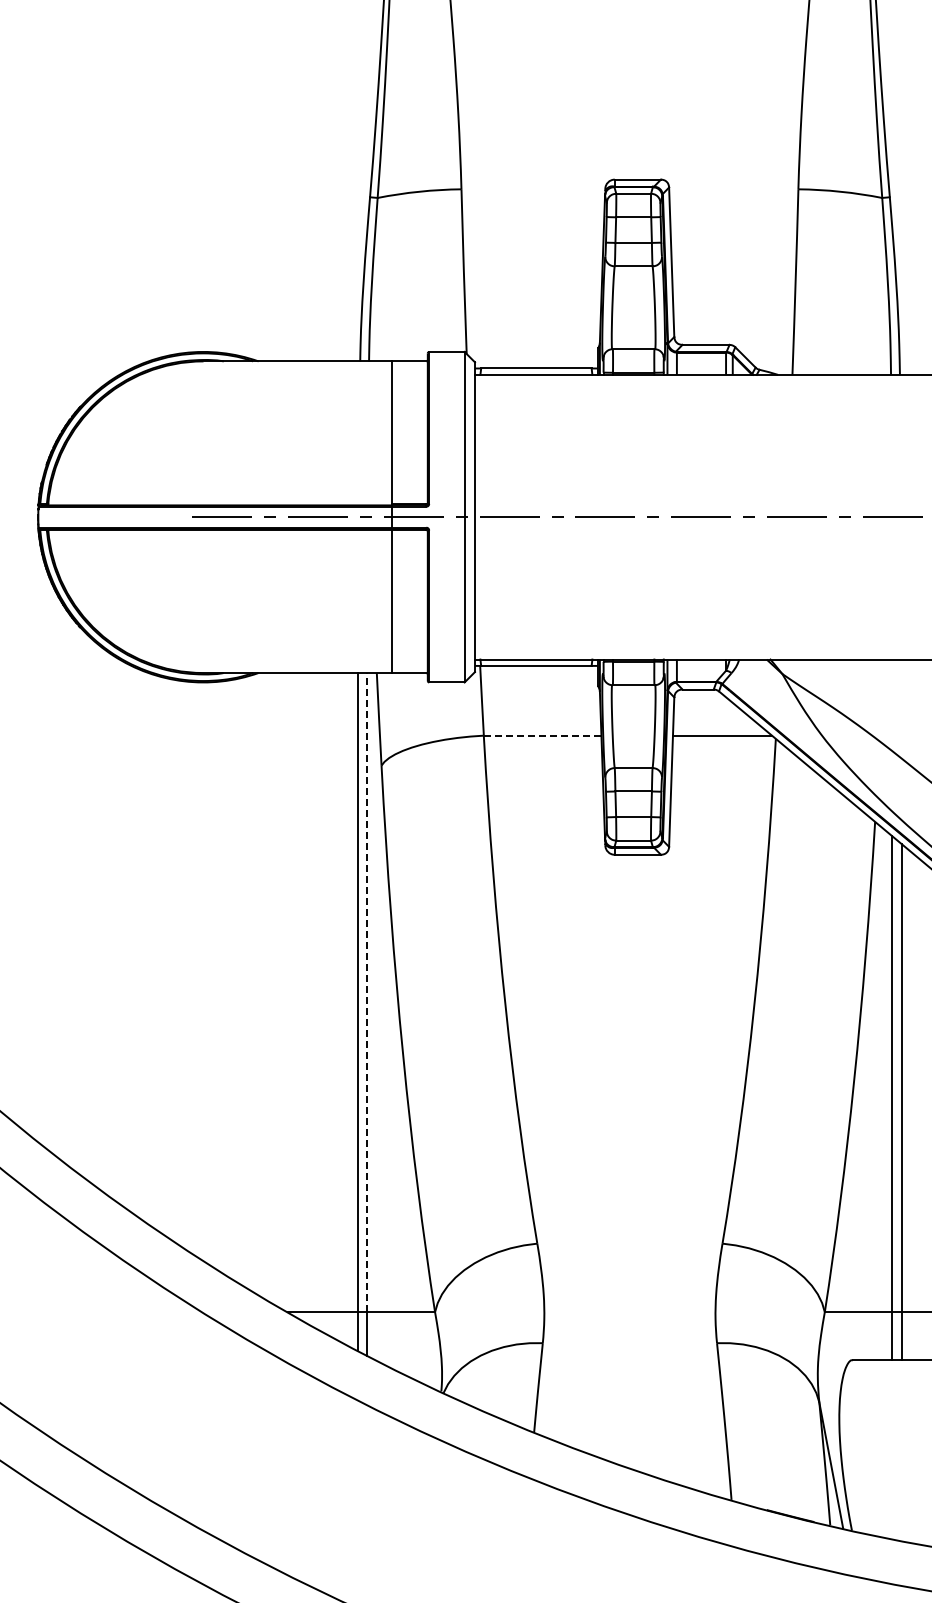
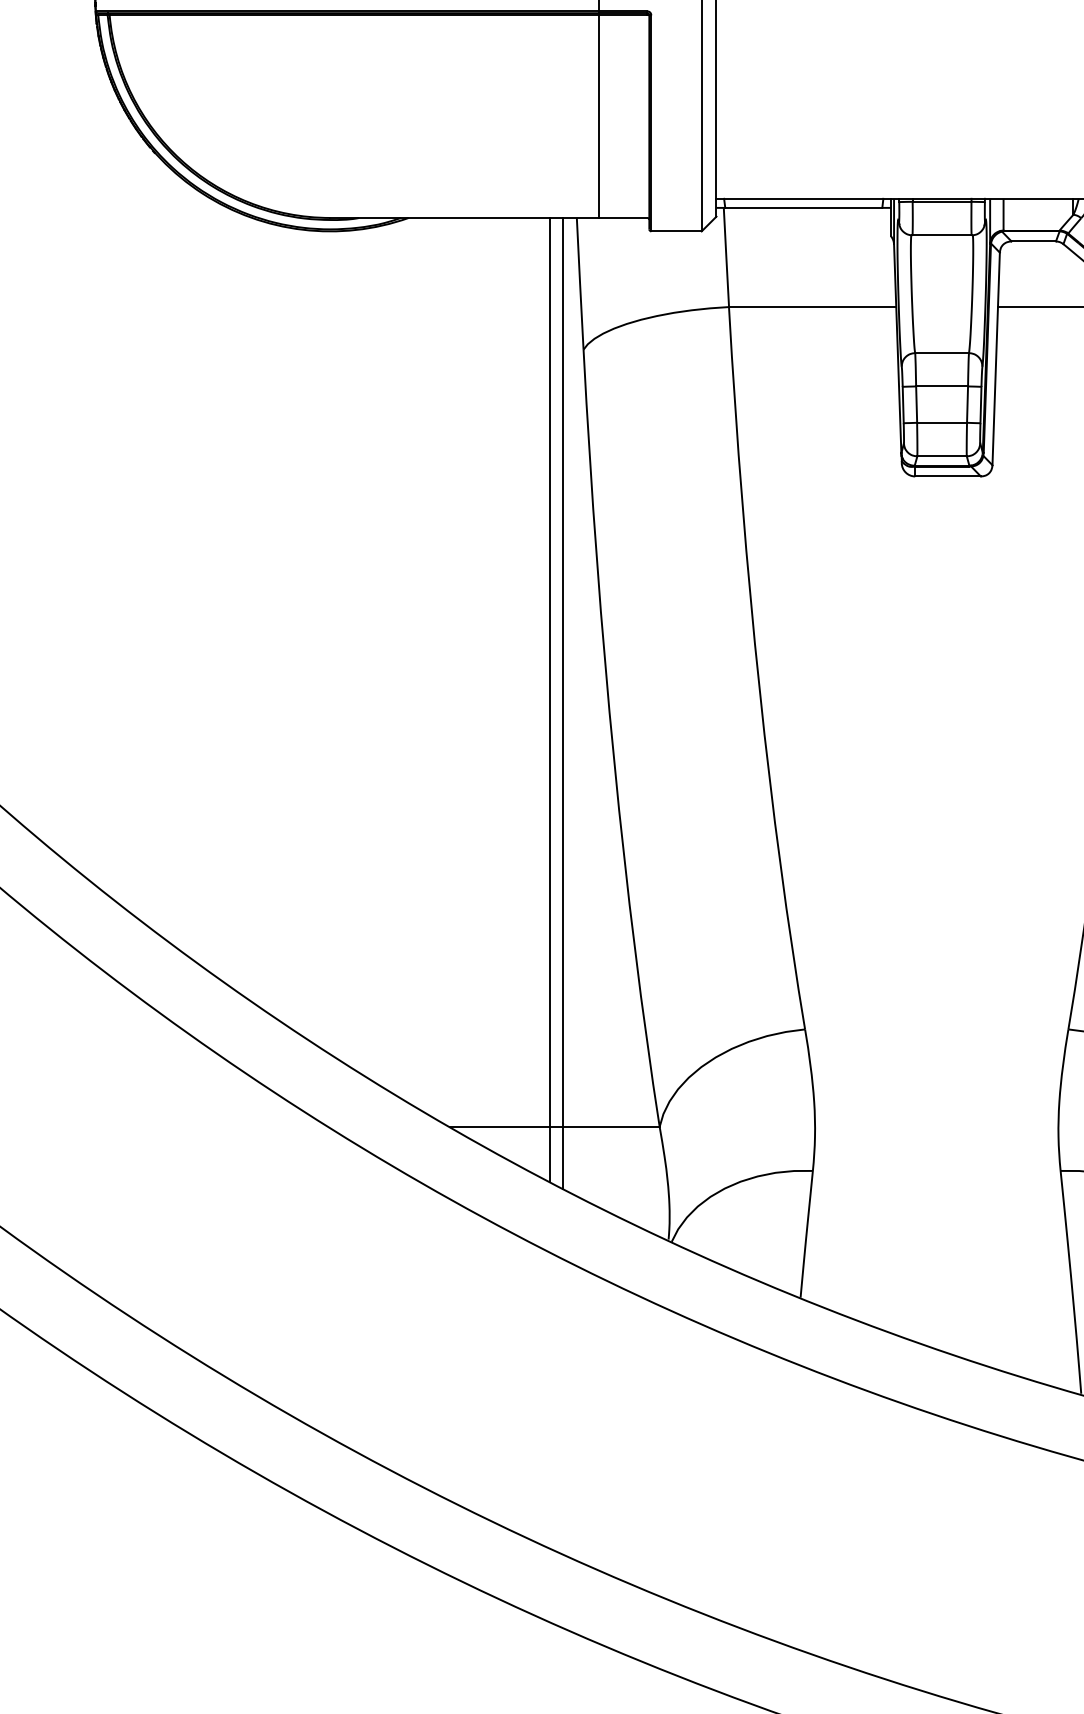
line: (542, 735) -> (812, 306), dashed -> solid
line: (367, 992) -> (563, 672), dashed -> solid

